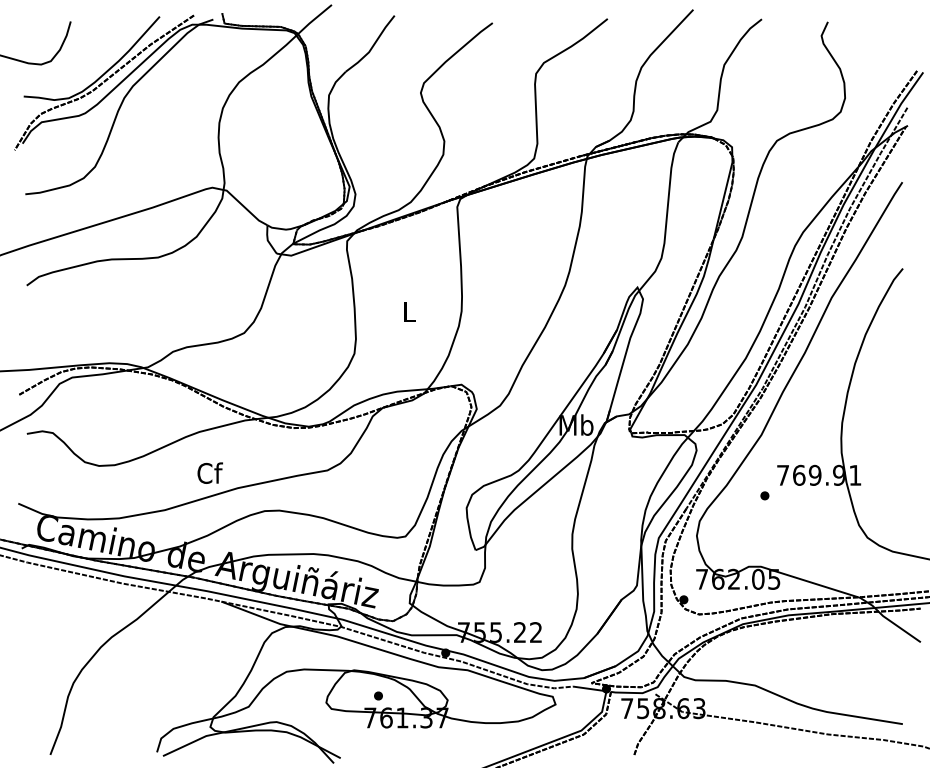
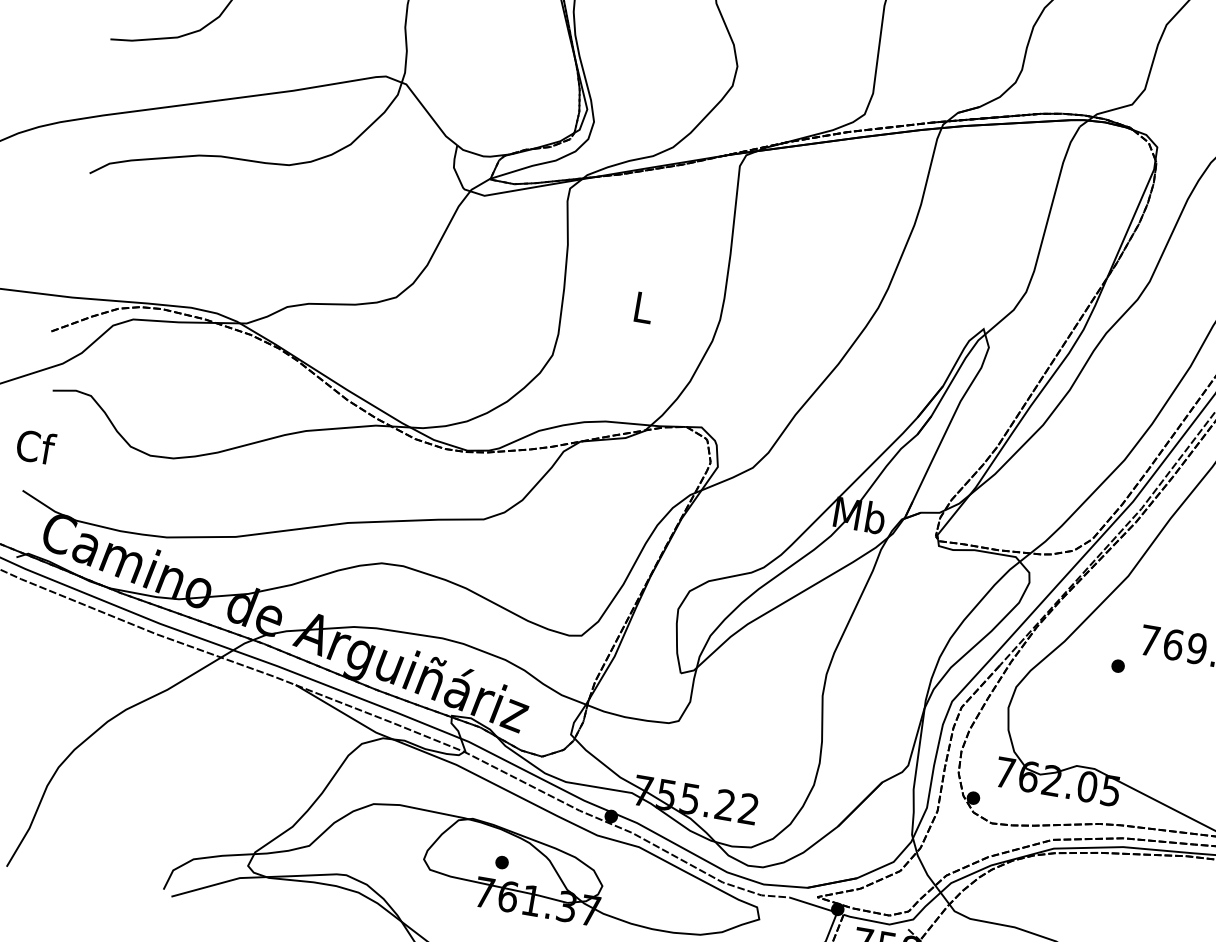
text: (209, 472) -> (35, 445), moved

